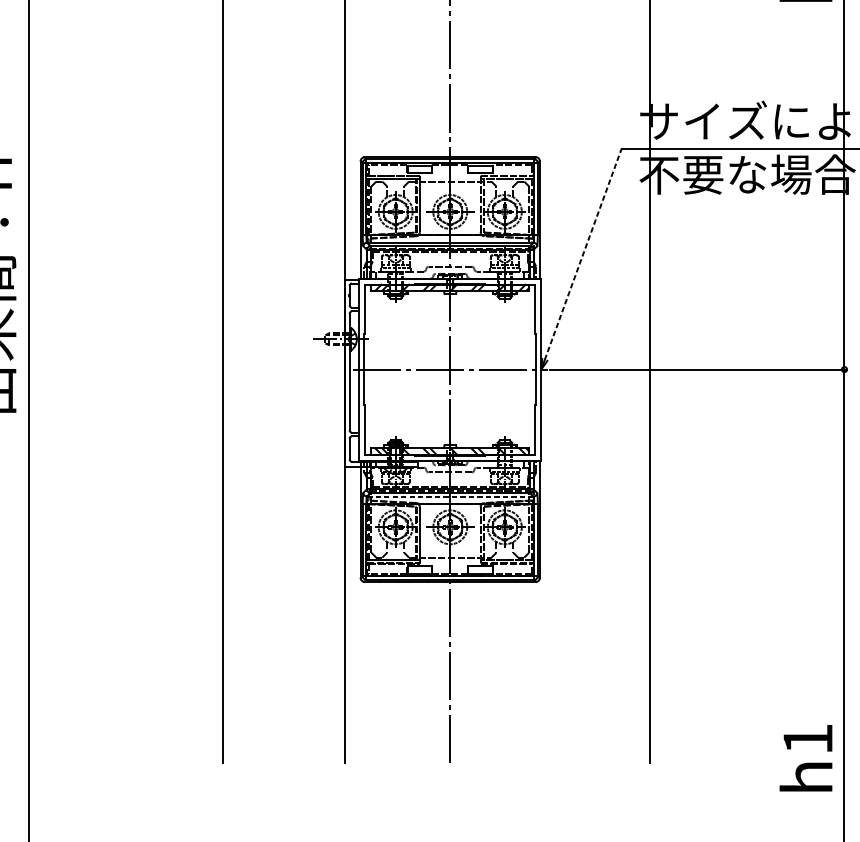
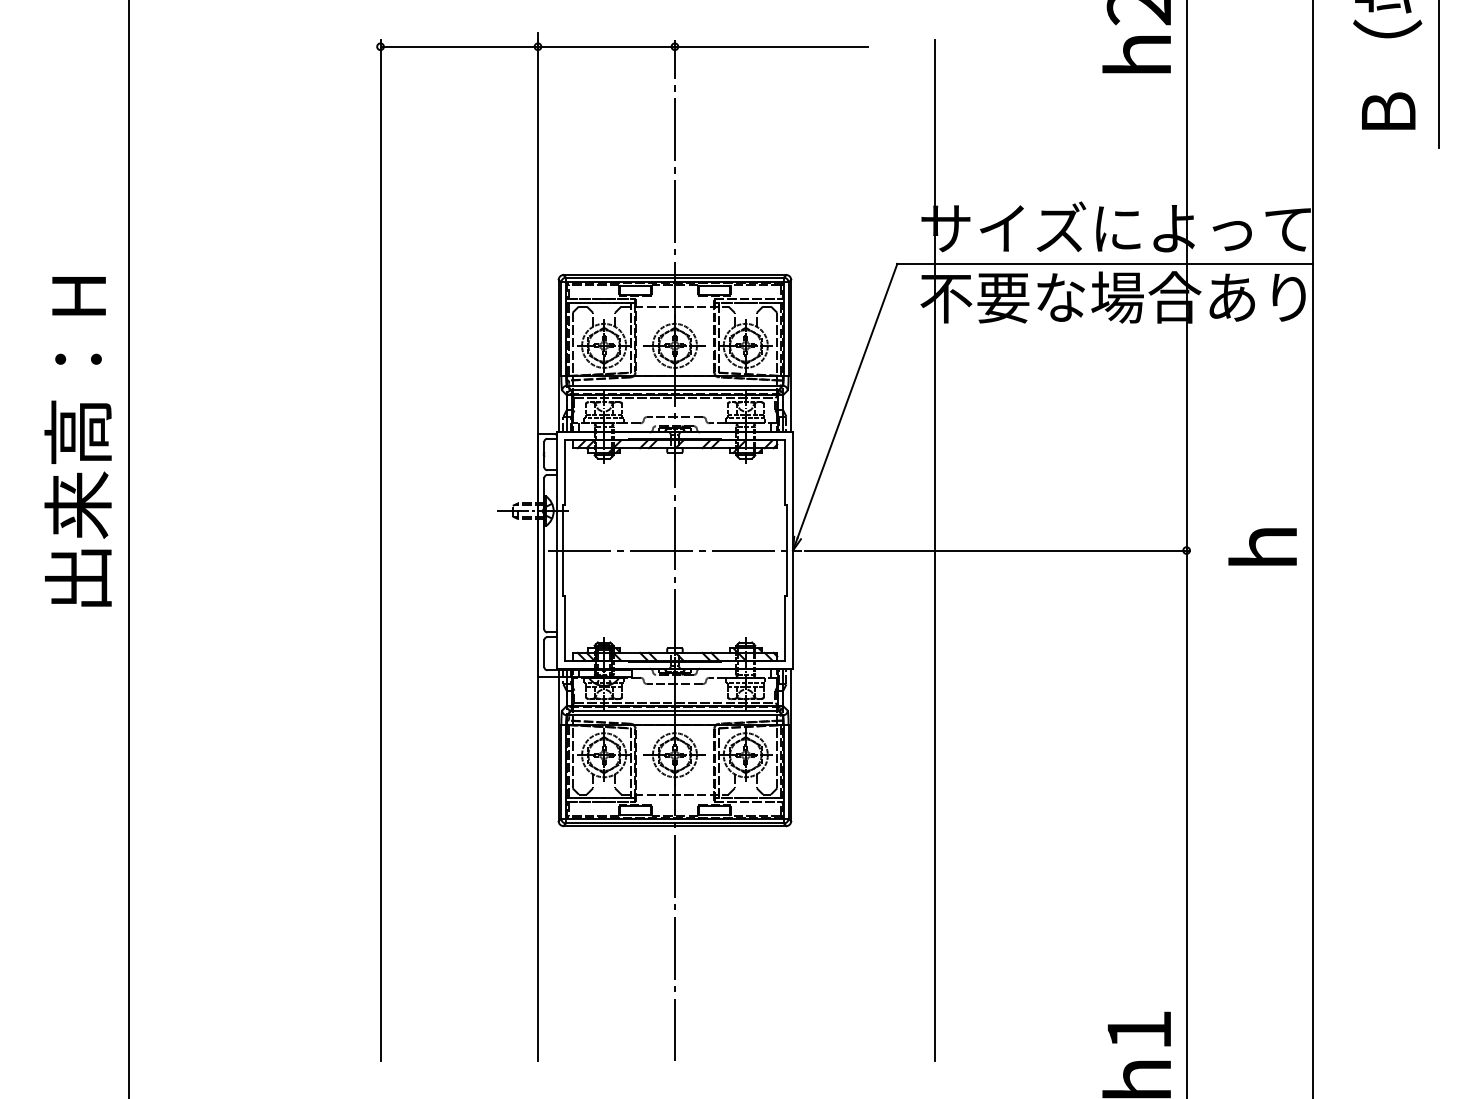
line: (583, 254) -> (847, 400), dashed -> solid
line: (449, 496) -> (674, 715), dashed -> solid

